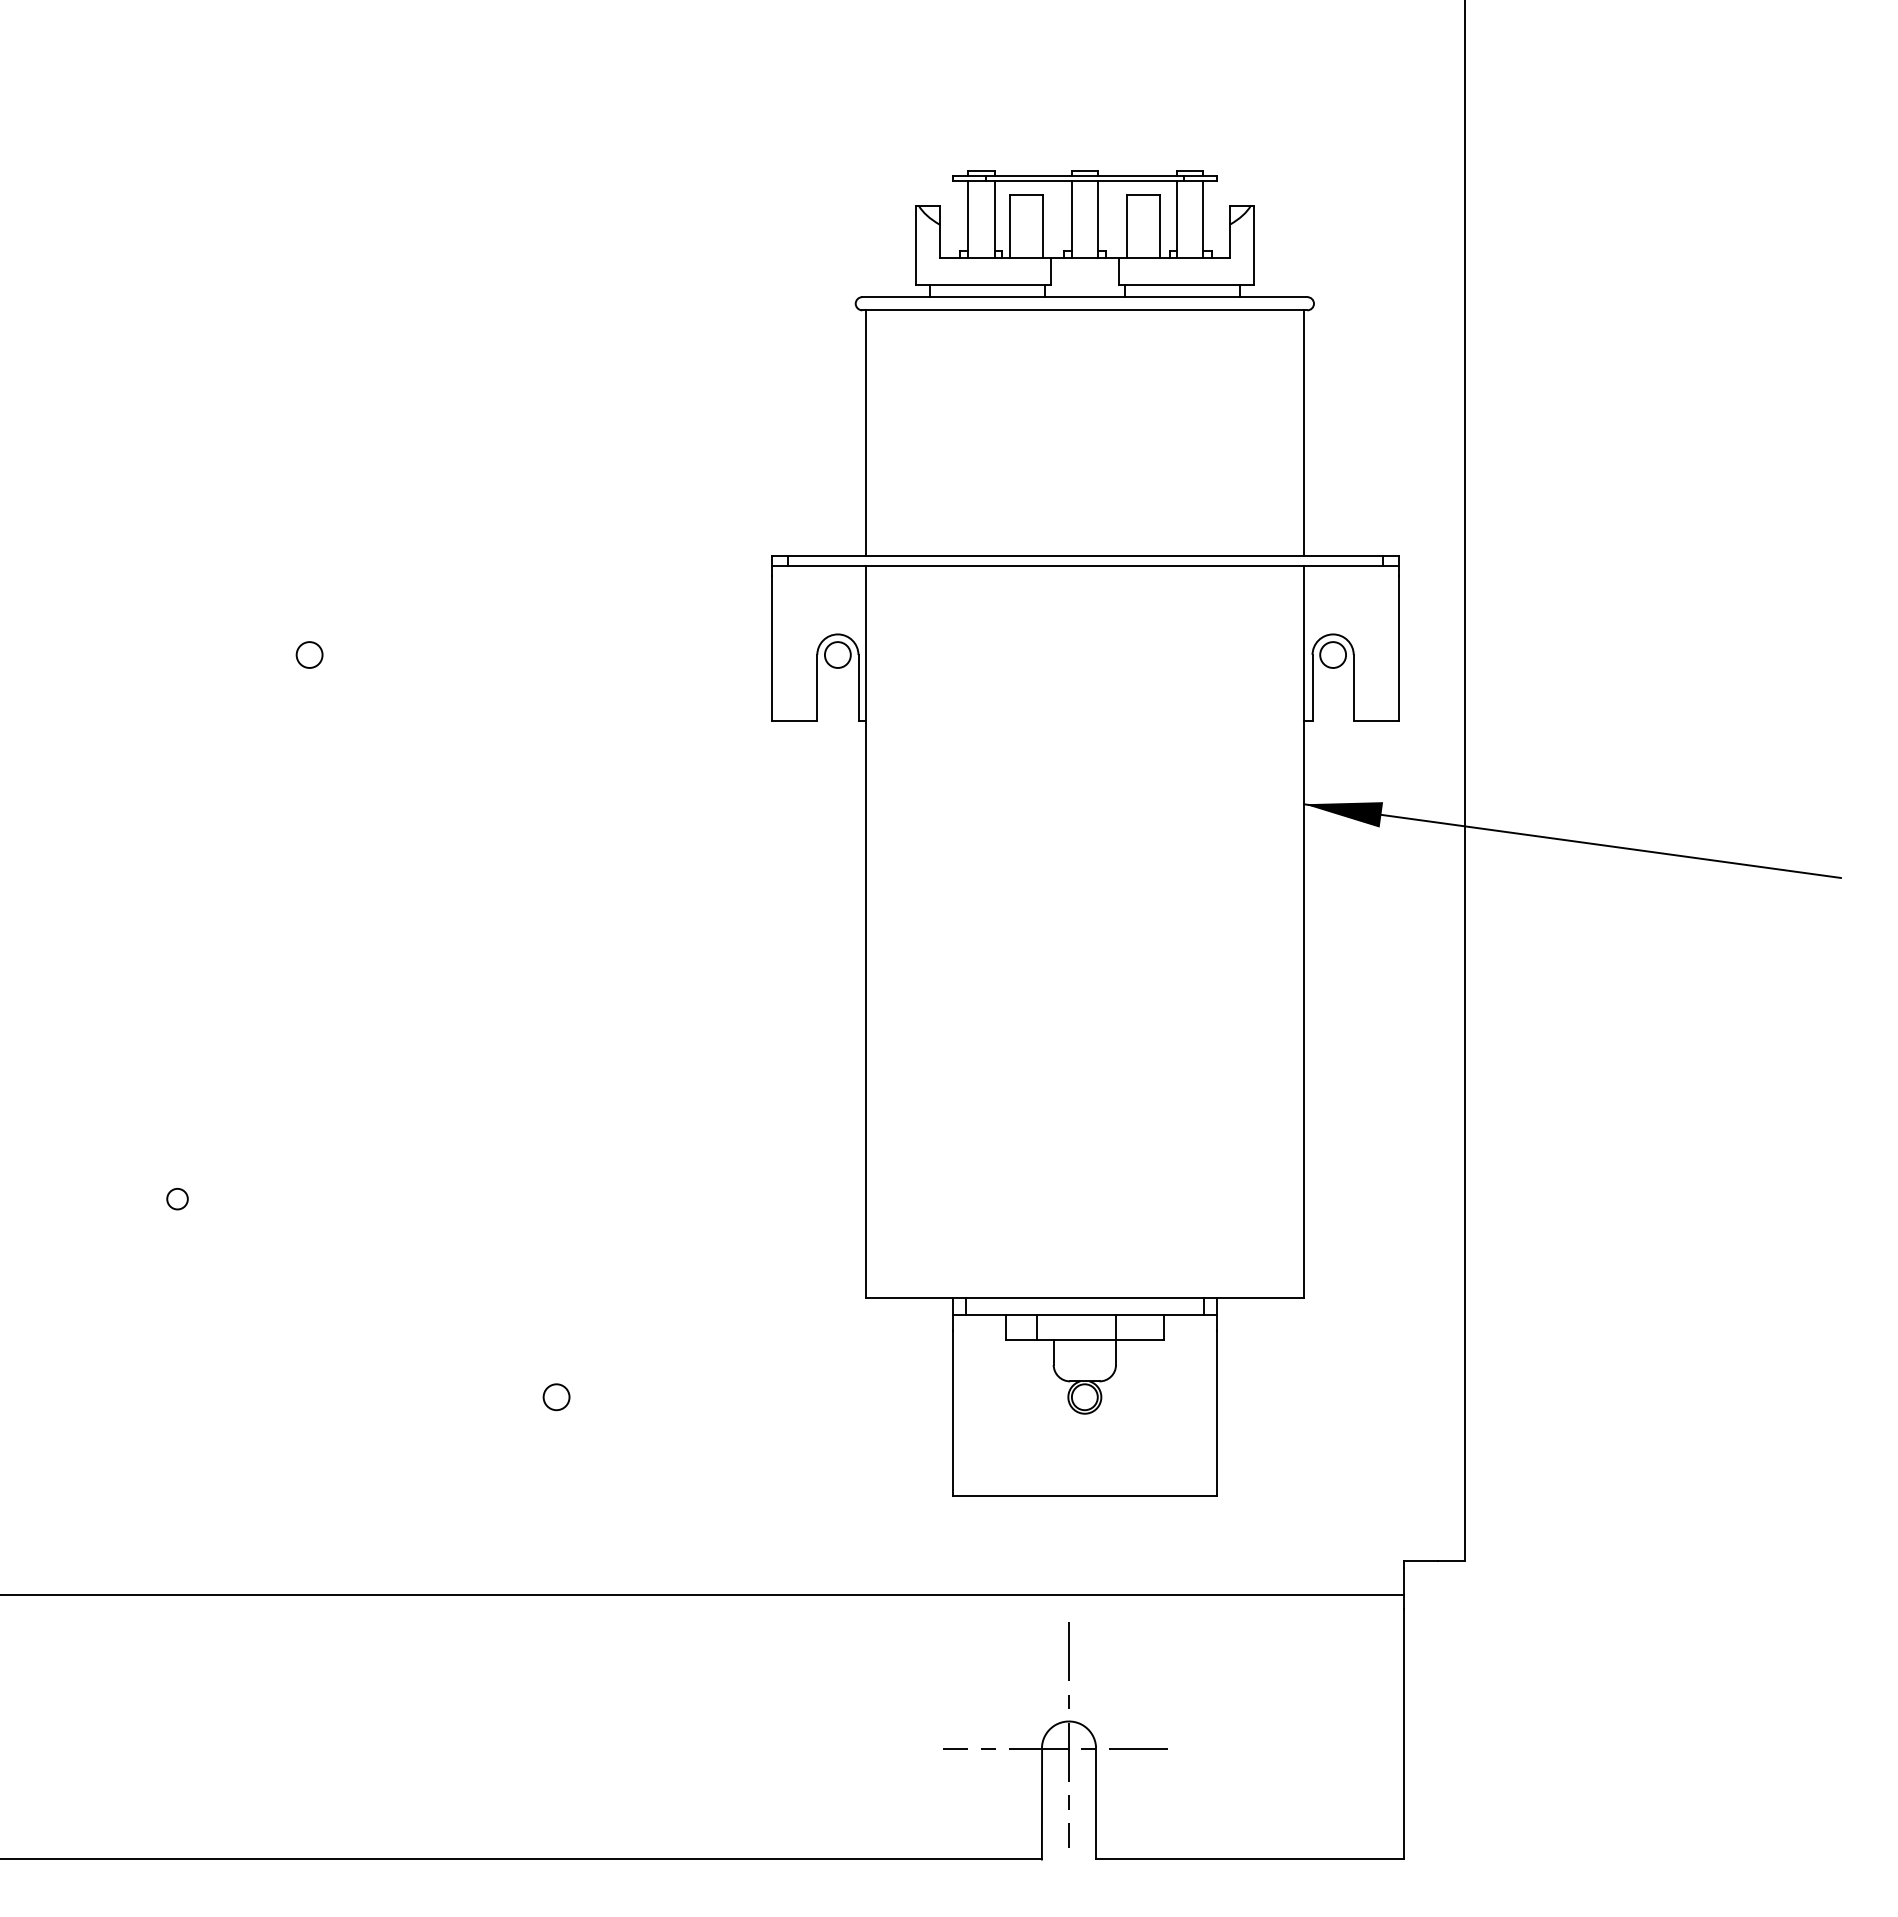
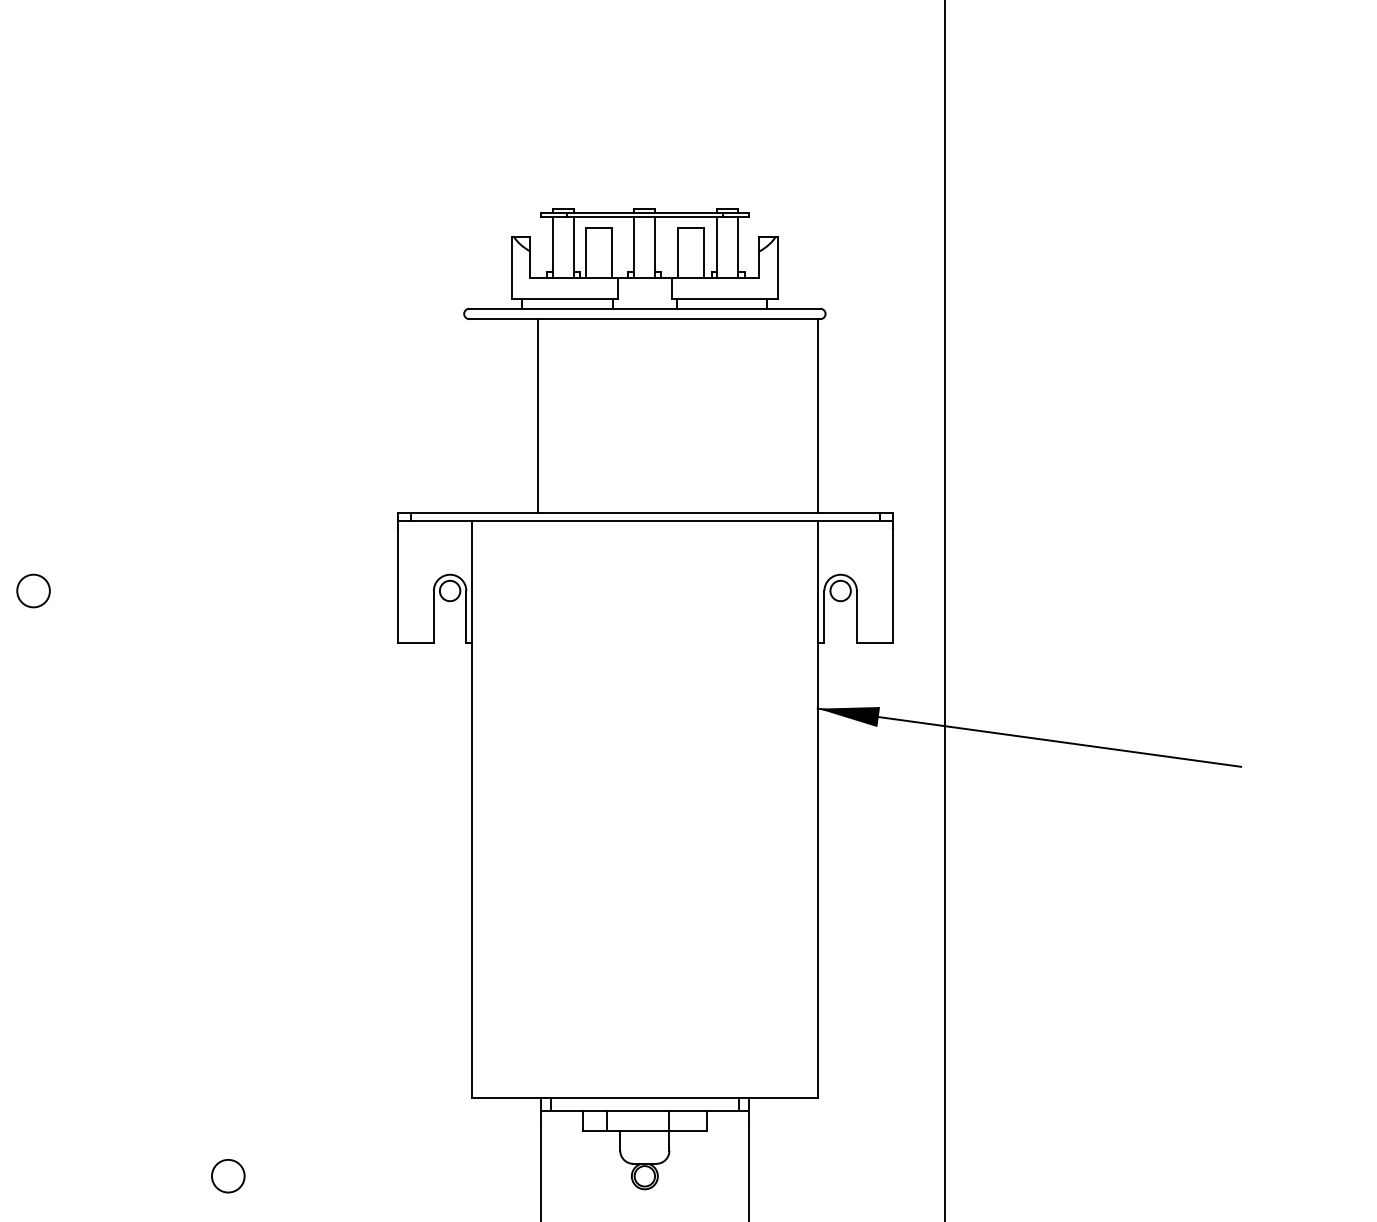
line: (865, 432) -> (538, 415), moved
circle: (309, 654) -> (33, 590), size x1.6
circle: (556, 1397) -> (228, 1176), size x1.6

